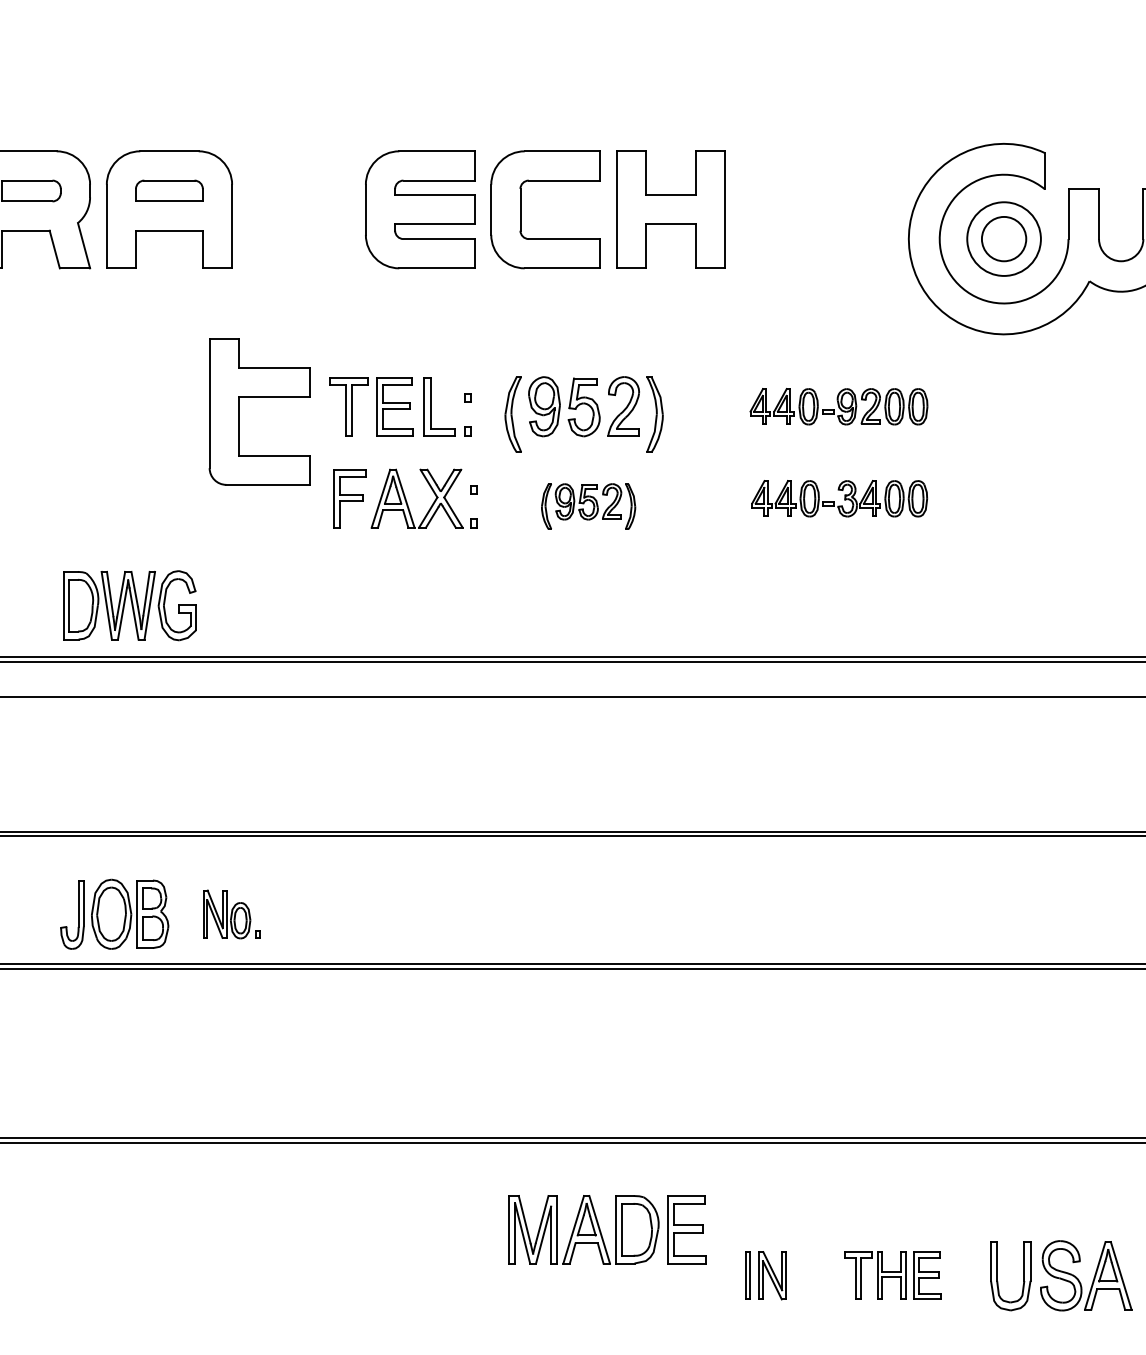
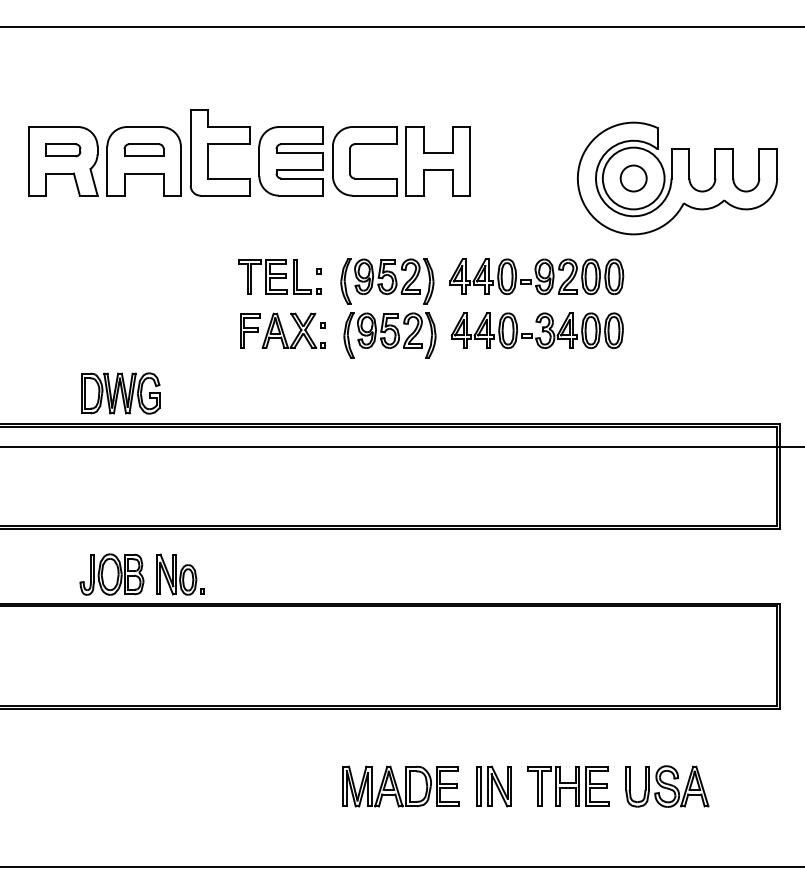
circle: (1003, 239) -> (633, 178), size x1.43
part: (258, 397) -> (219, 144), moved
part: (838, 406) -> (536, 276), size x1.67
part: (838, 498) -> (536, 330), size x1.67
part: (587, 506) -> (389, 335), size x1.67
part: (231, 914) -> (180, 574), size x1.43
part: (606, 1229) -> (400, 786), moved
part: (765, 1275) -> (493, 786), size x1.43
part: (892, 1275) -> (568, 786), size x1.43

